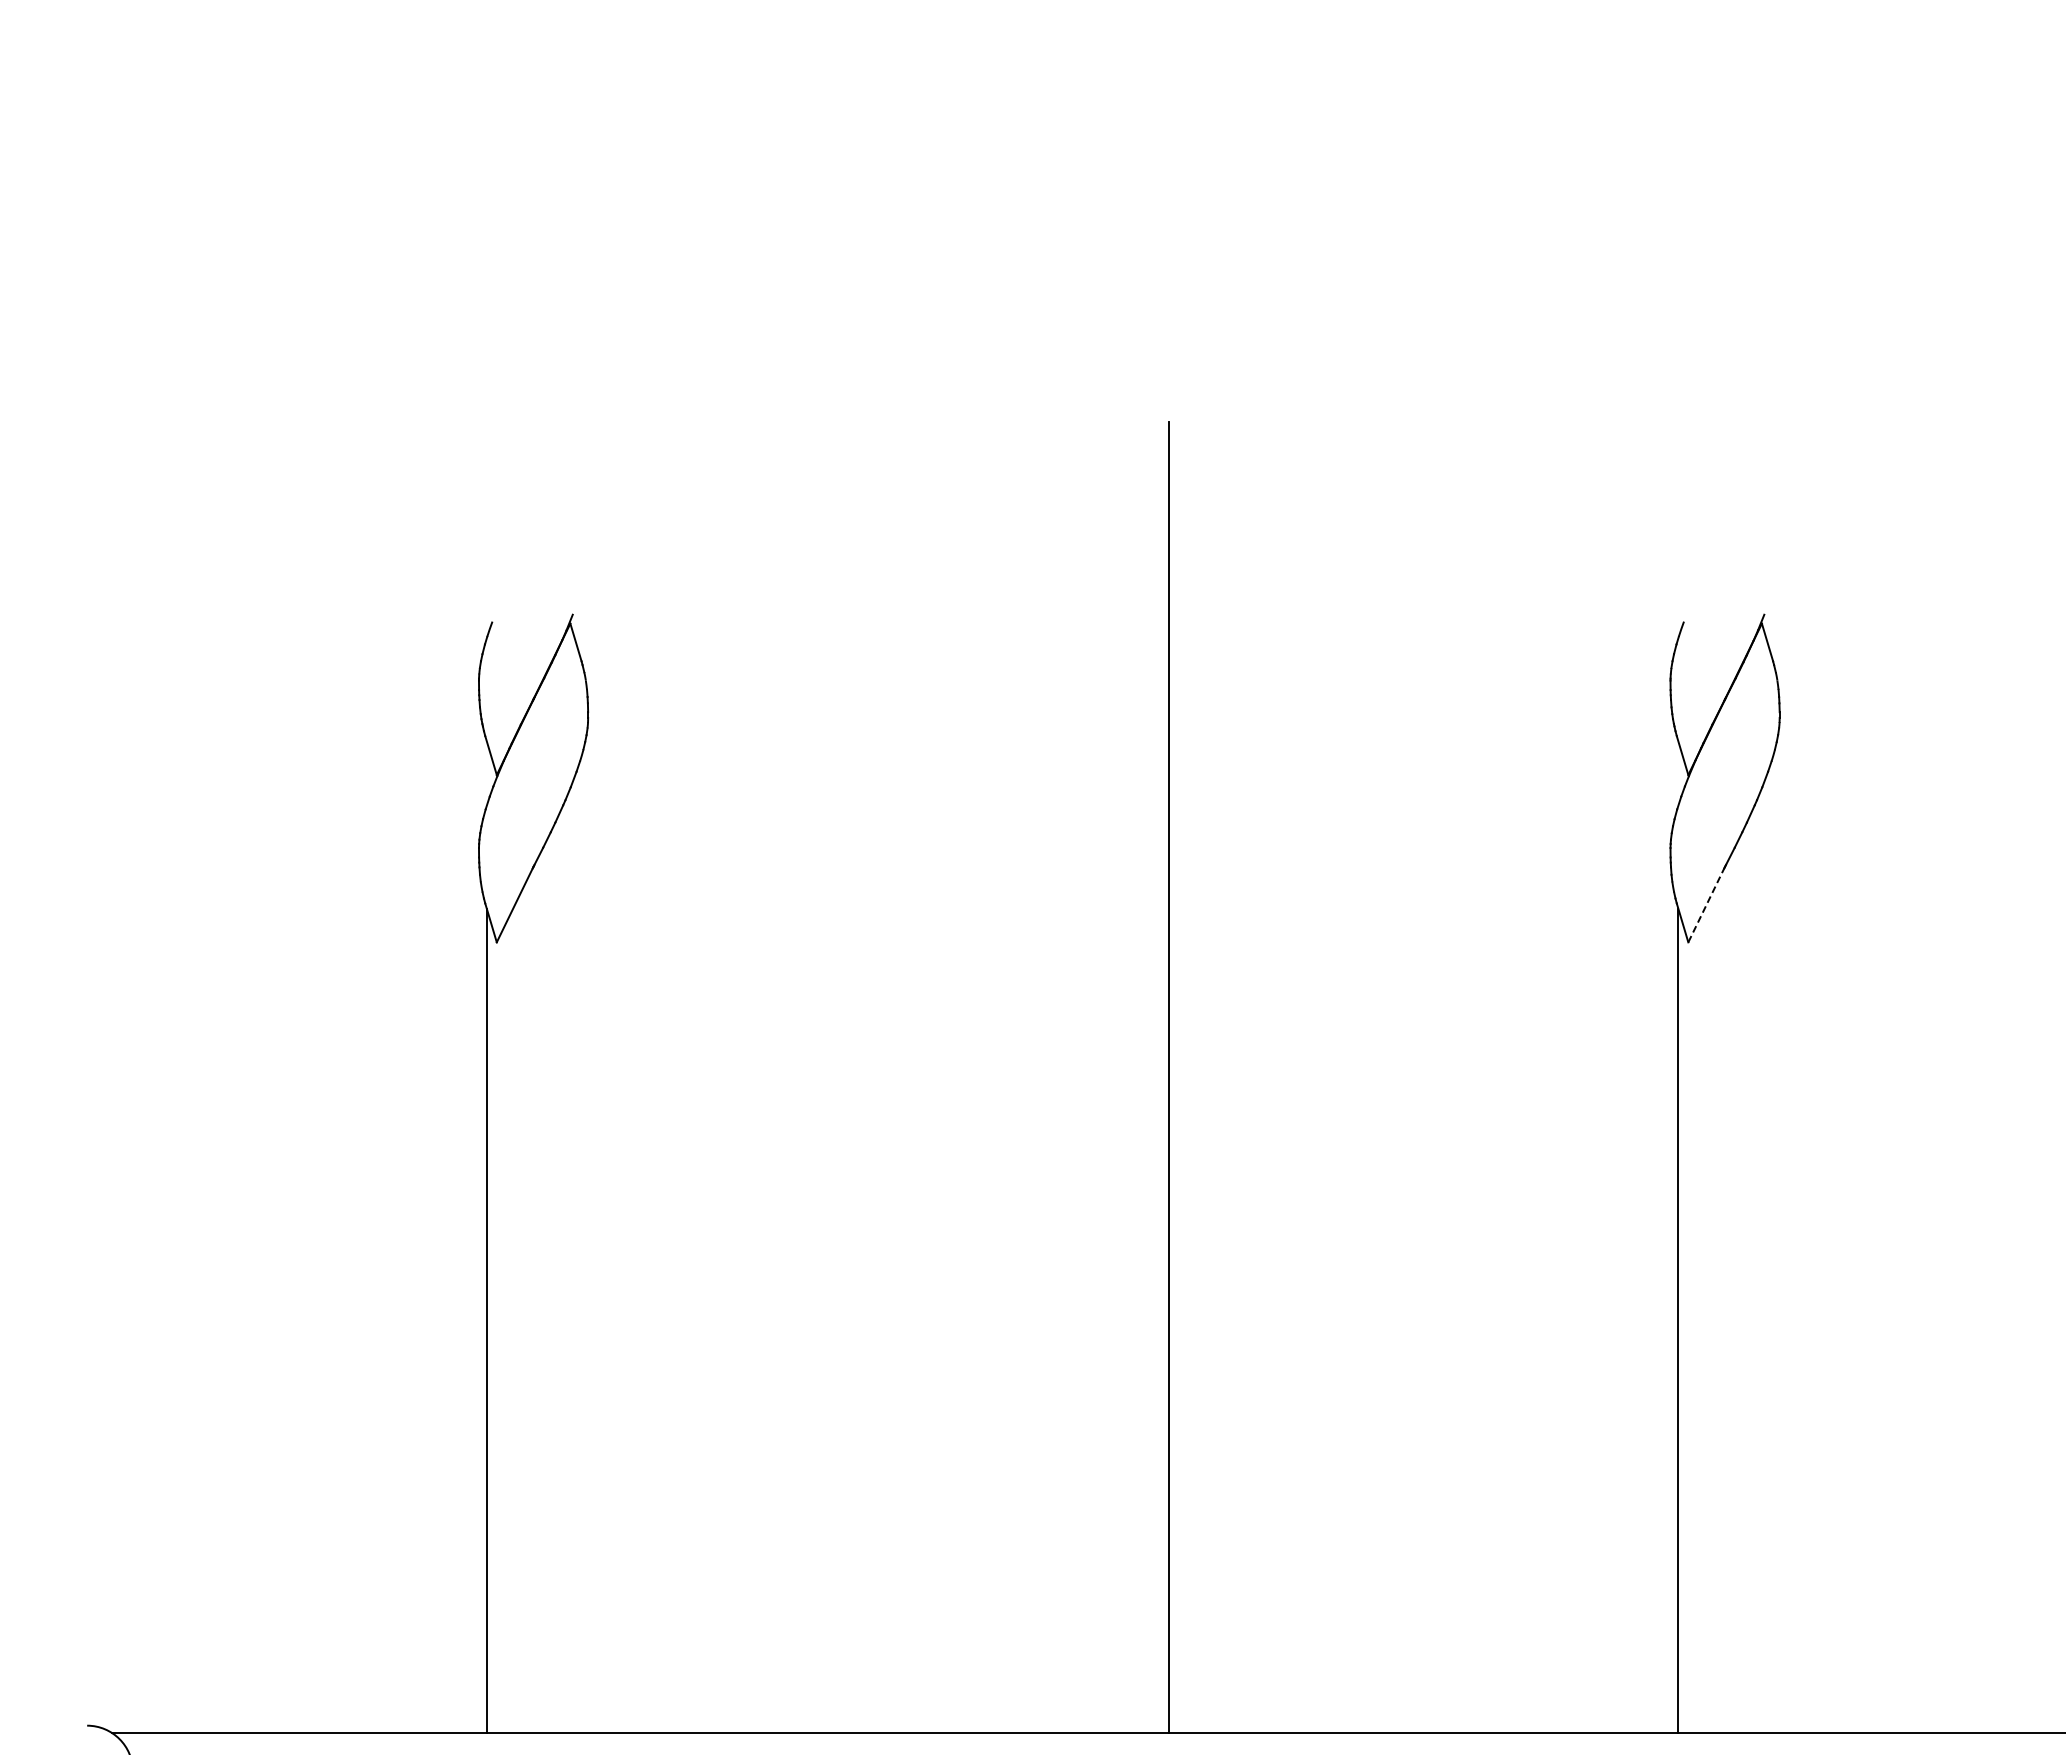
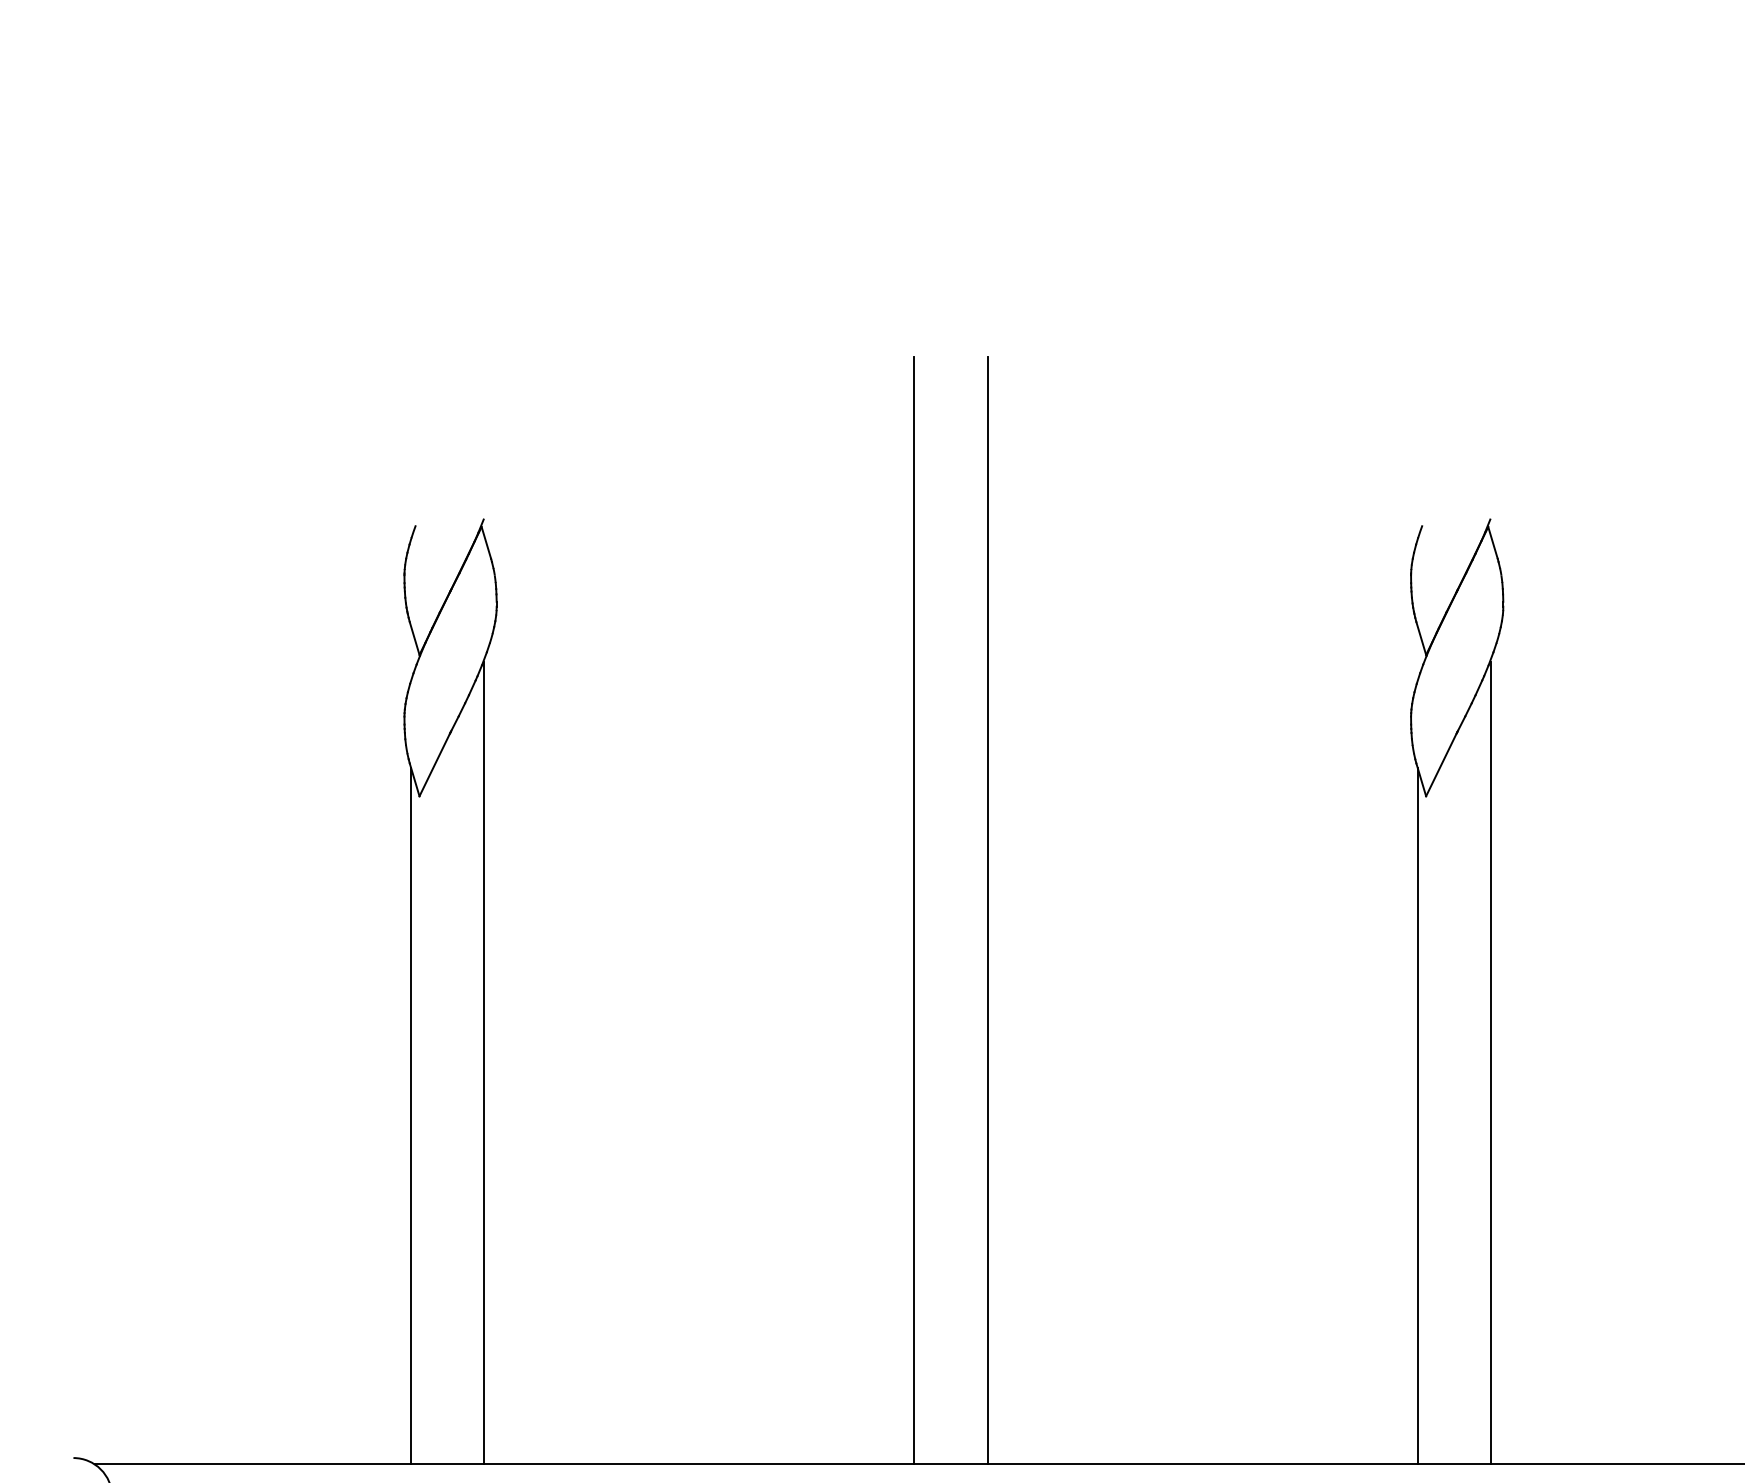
line: (1706, 904) -> (1441, 764), dashed -> solid
line: (1082, 1077) -> (914, 910), added
line: (573, 1257) -> (484, 1062), added
line: (1764, 1257) -> (1490, 1062), added

